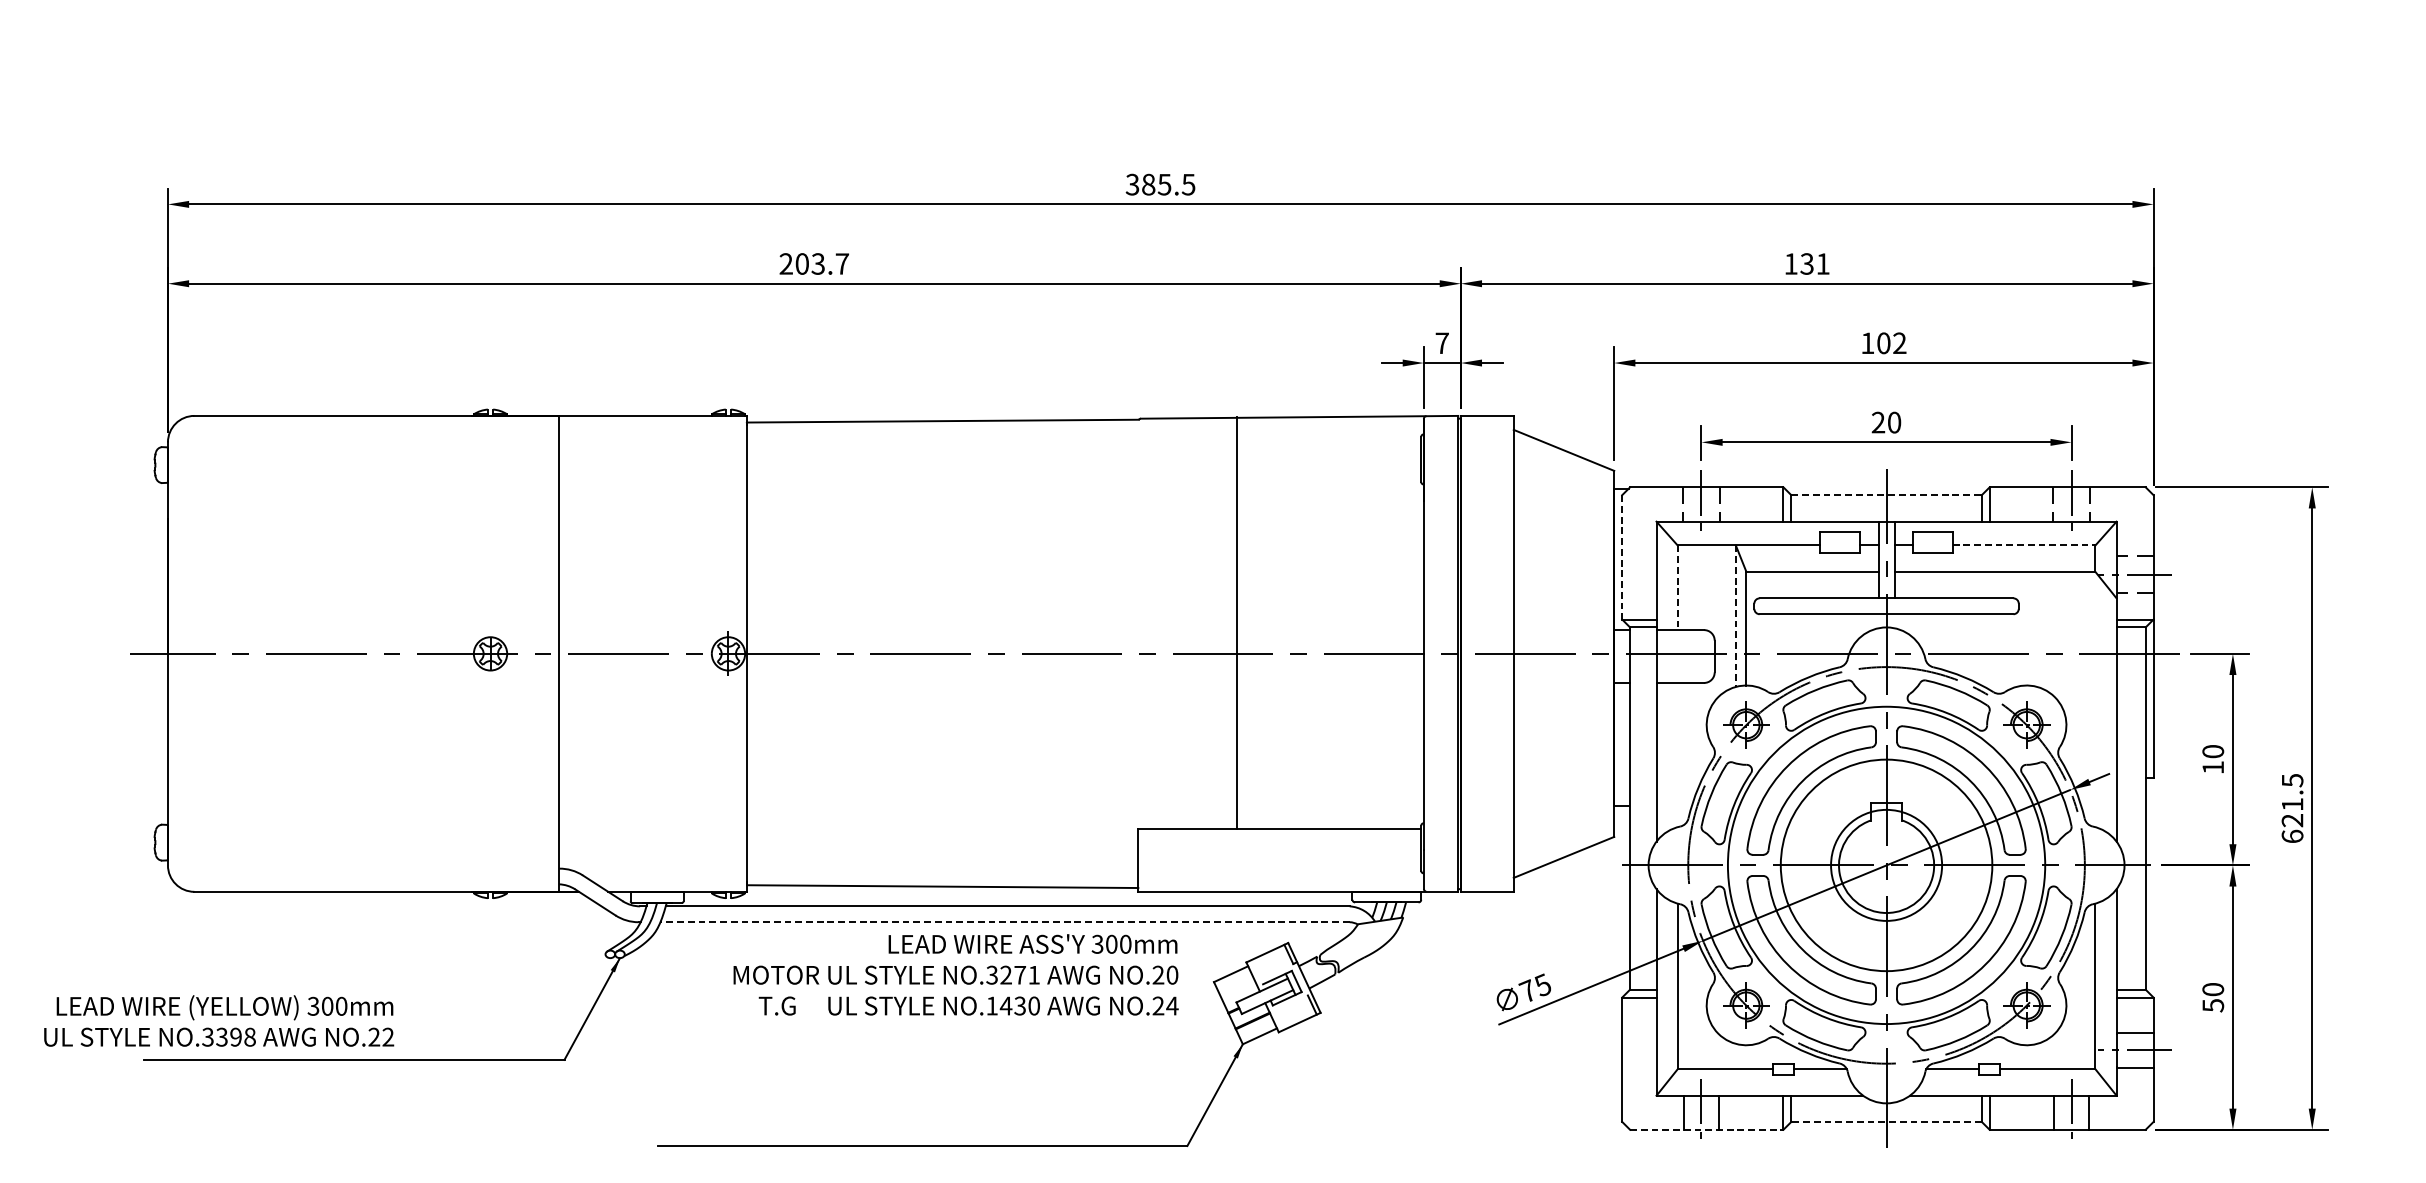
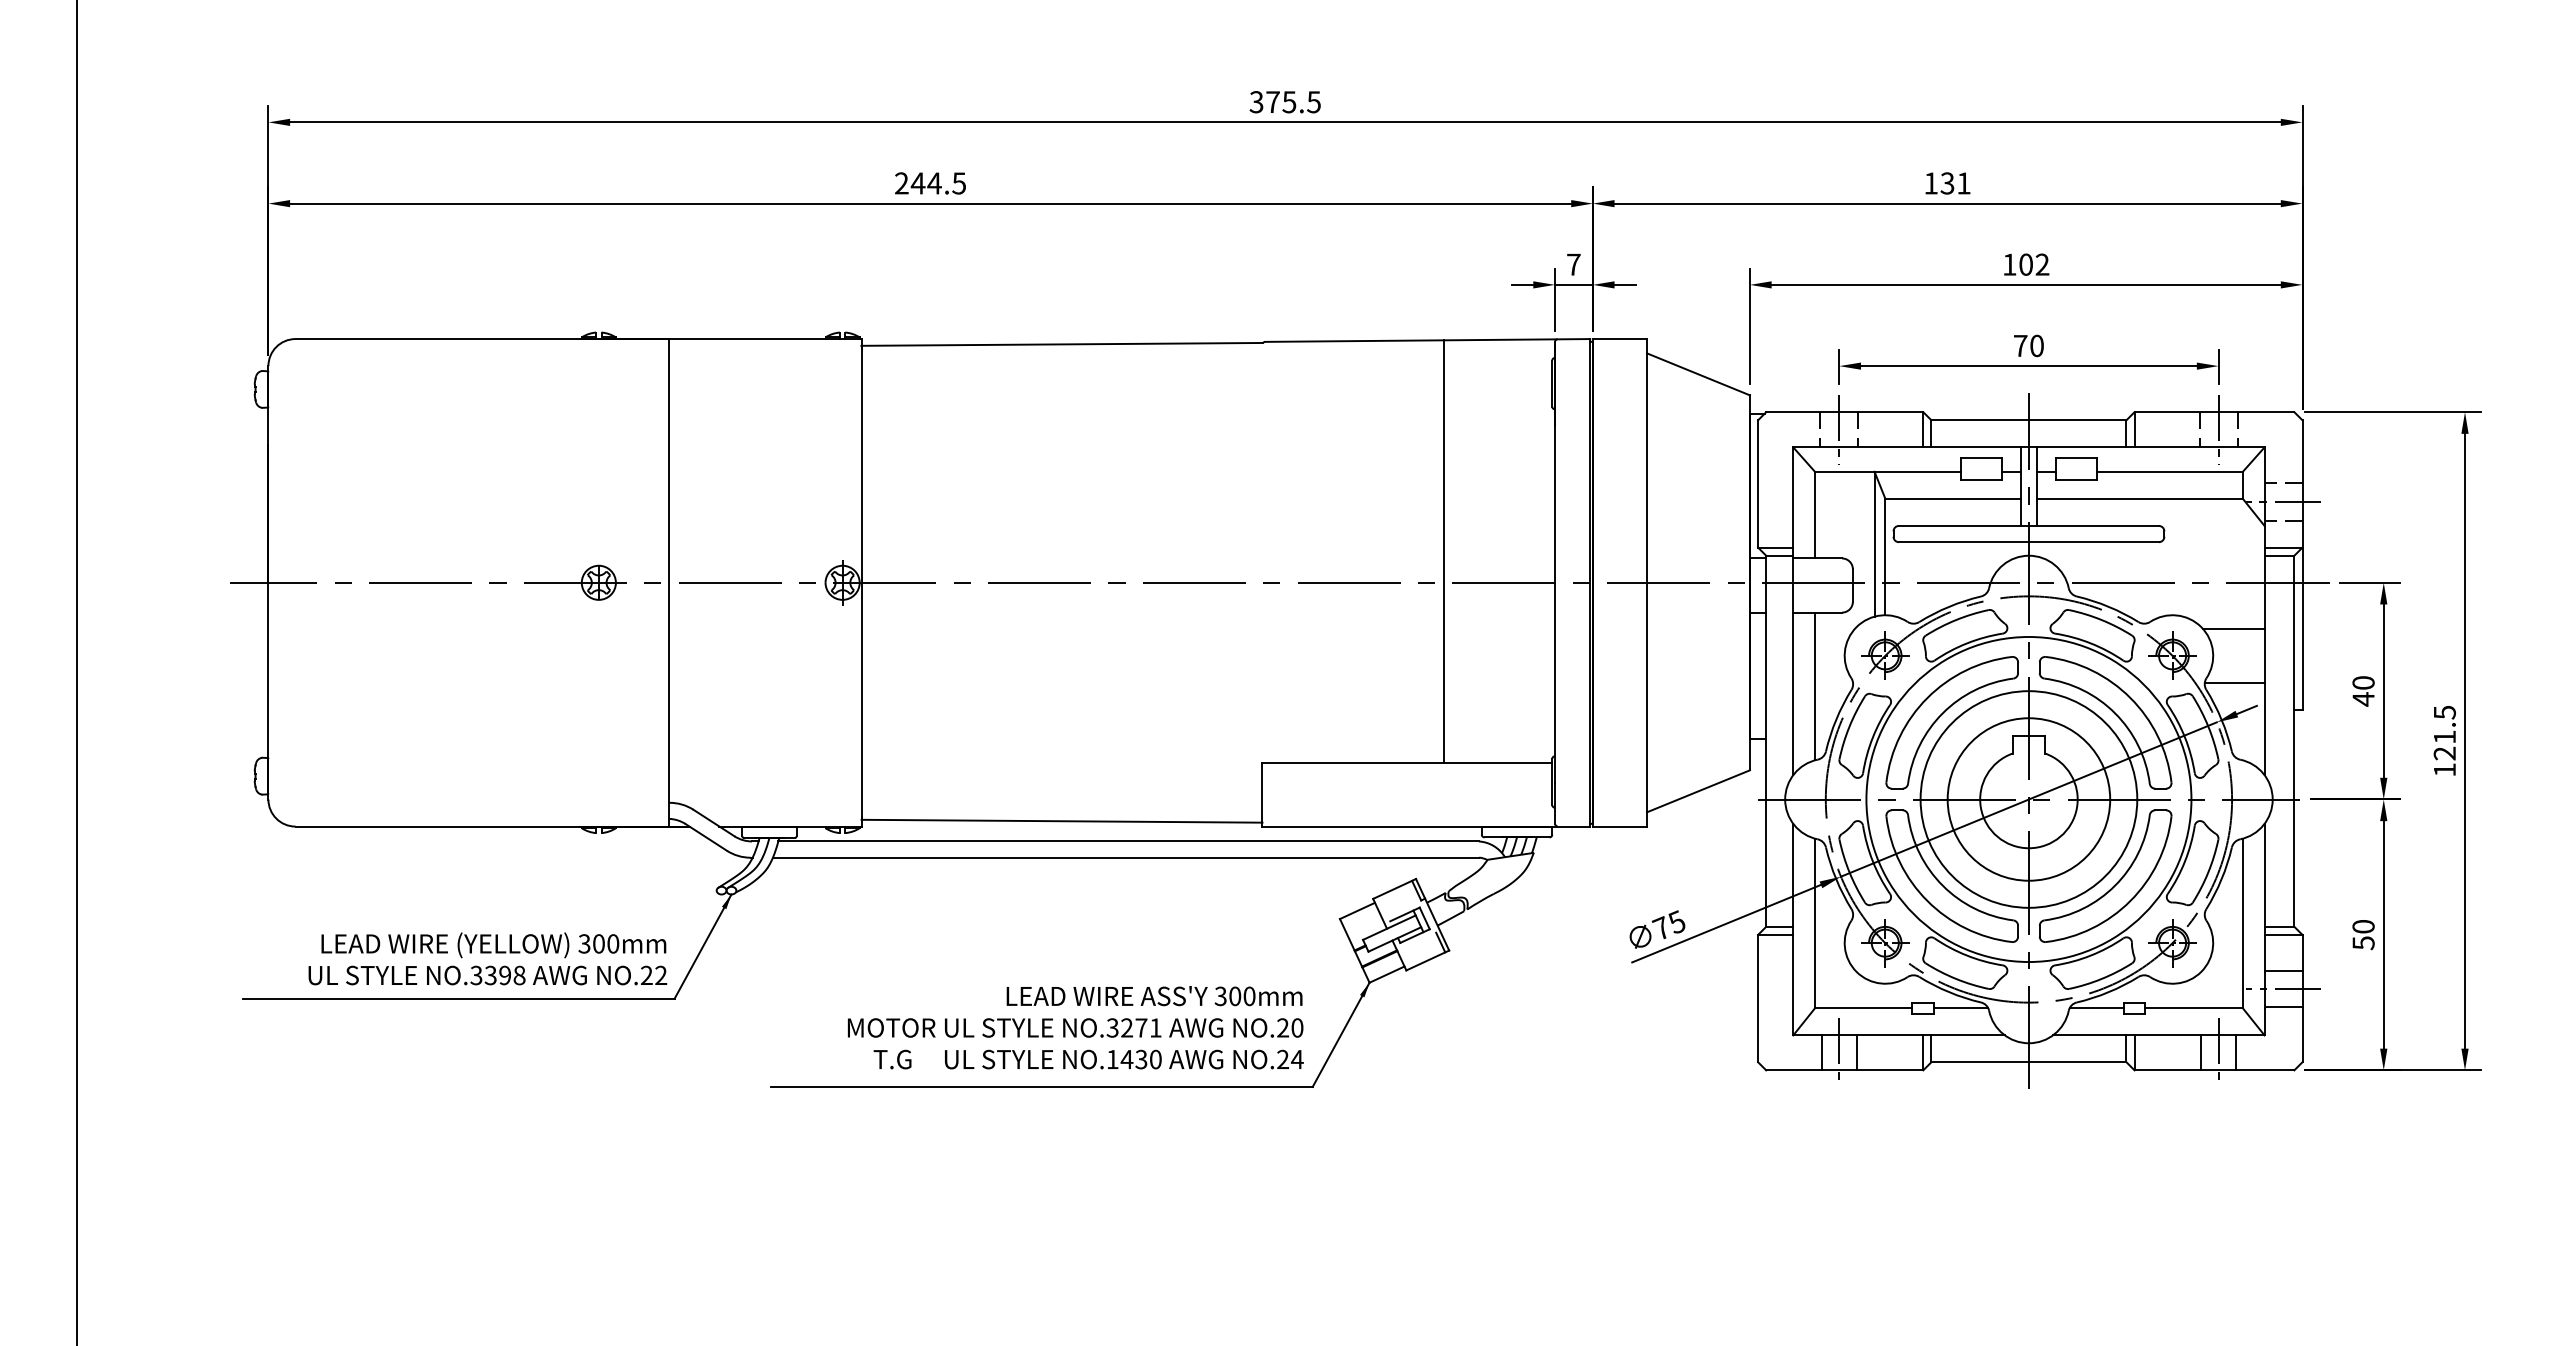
text: (1148, 184) -> (1272, 102), 385.5 -> 375.5
text: (822, 264) -> (938, 183), 203.7 -> 244.5
text: (1878, 422) -> (2020, 345), 20 -> 70
line: (1886, 495) -> (2028, 420), dashed -> solid
line: (2024, 545) -> (2170, 471), dashed -> solid
line: (1622, 556) -> (1758, 483), dashed -> solid
line: (1677, 588) -> (1814, 515), dashed -> solid
line: (1735, 616) -> (1874, 544), dashed -> solid
line: (1236, 623) -> (1443, 551), moved
line: (2086, 698) -> (2233, 628), added
line: (2087, 752) -> (2234, 683), added
line: (1677, 755) -> (1814, 686), added
text: (2213, 767) -> (2363, 699), 10 -> 40
text: (2292, 836) -> (2444, 769), 621.5 -> 121.5
circle: (1886, 865) -> (2028, 799), size x1.43
line: (1004, 922) -> (1125, 857), dashed -> solid
text: (955, 974) -> (1075, 1027), moved
text: (218, 1020) -> (487, 958), moved
line: (1886, 1122) -> (2028, 1062), dashed -> solid
line: (1706, 1129) -> (1844, 1070), dashed -> solid

